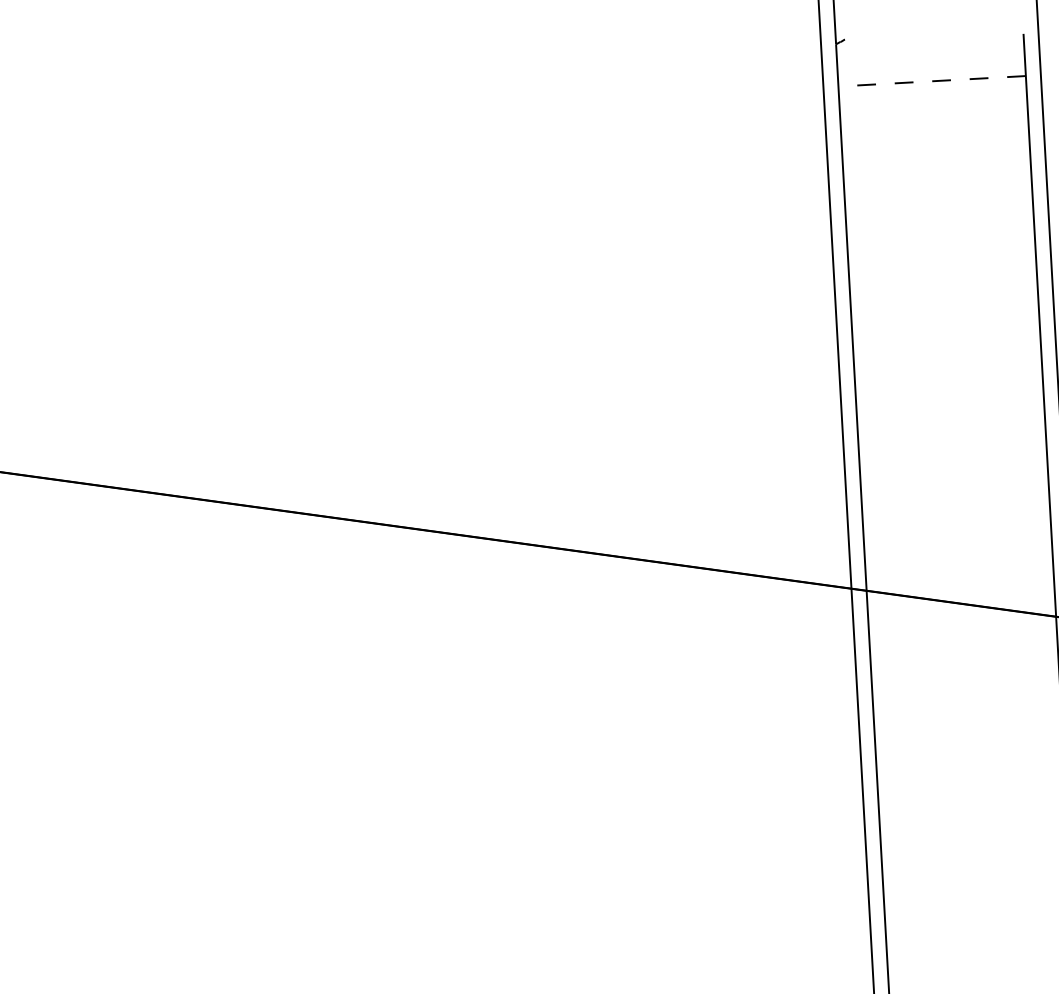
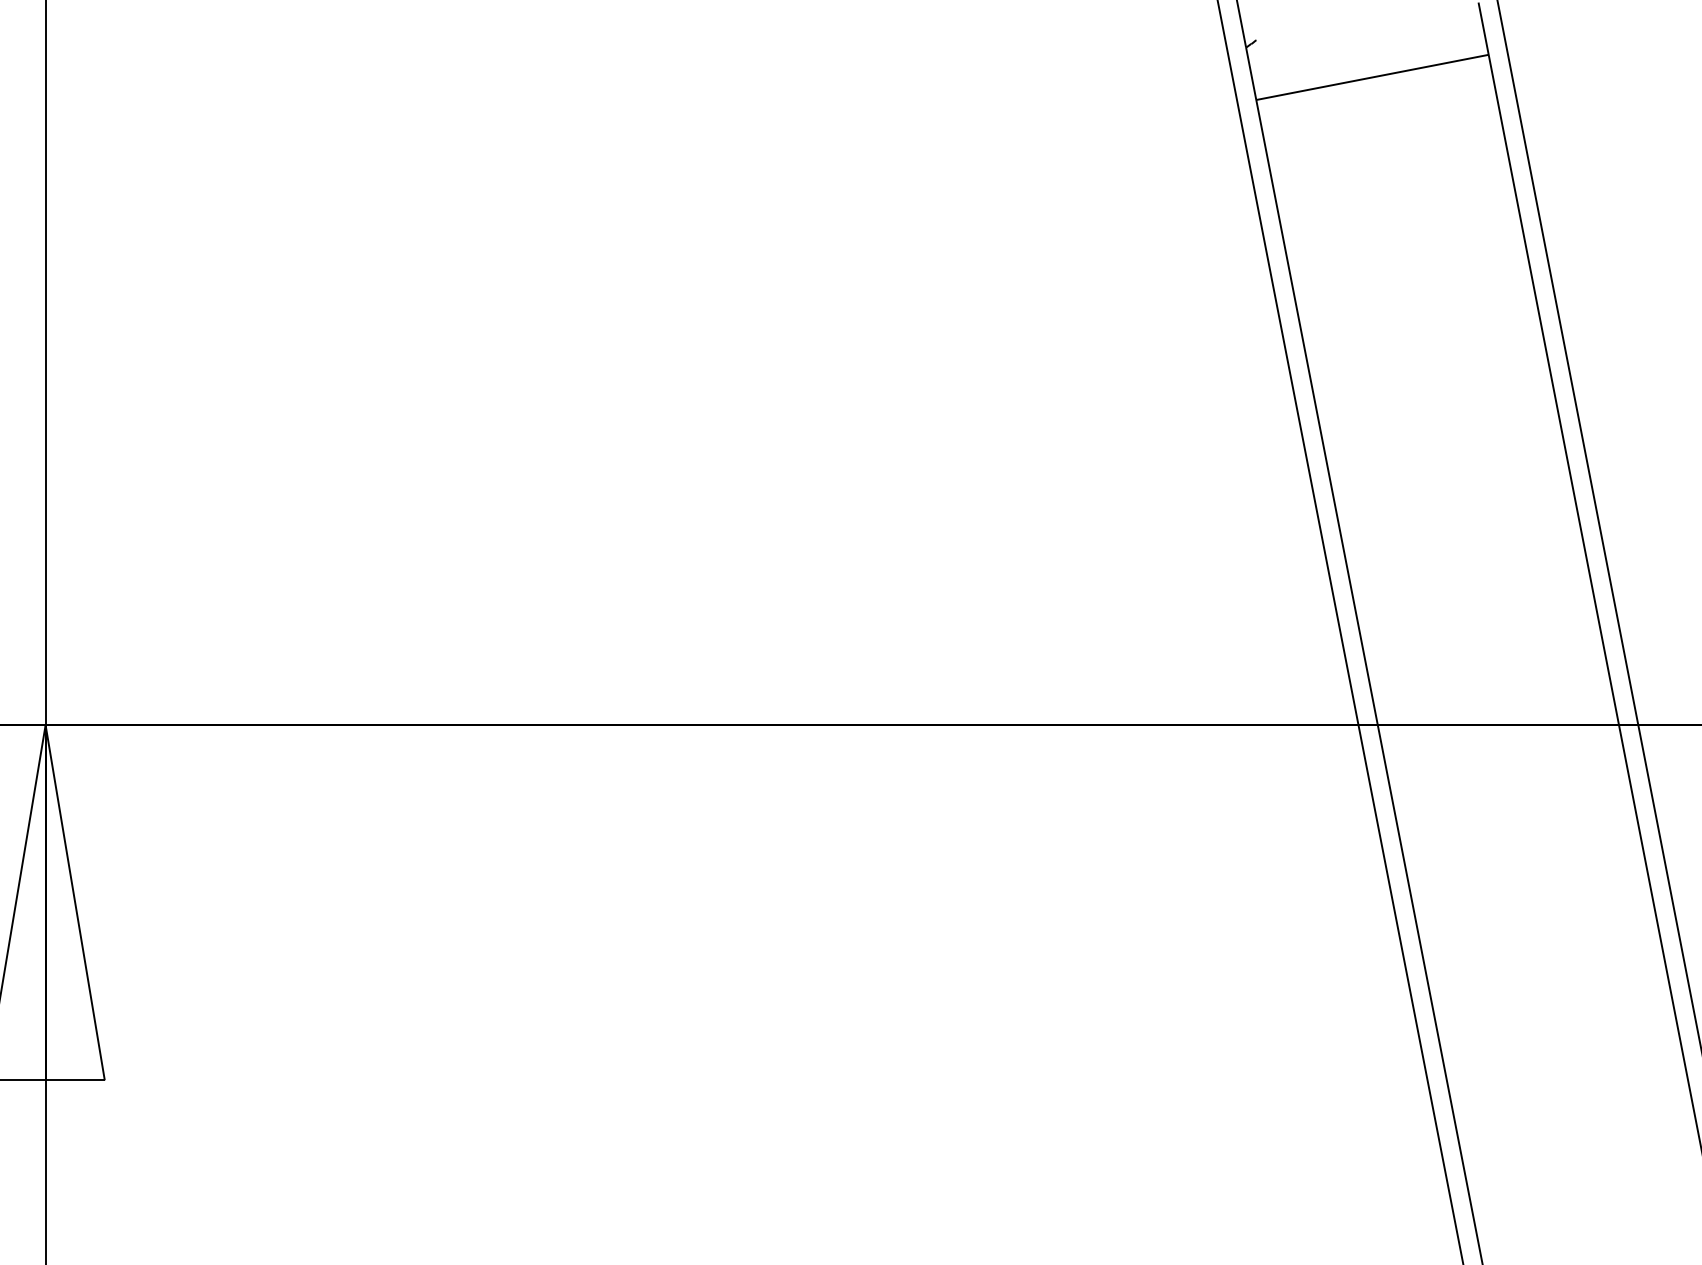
line: (932, 81) -> (1372, 77), dashed -> solid

